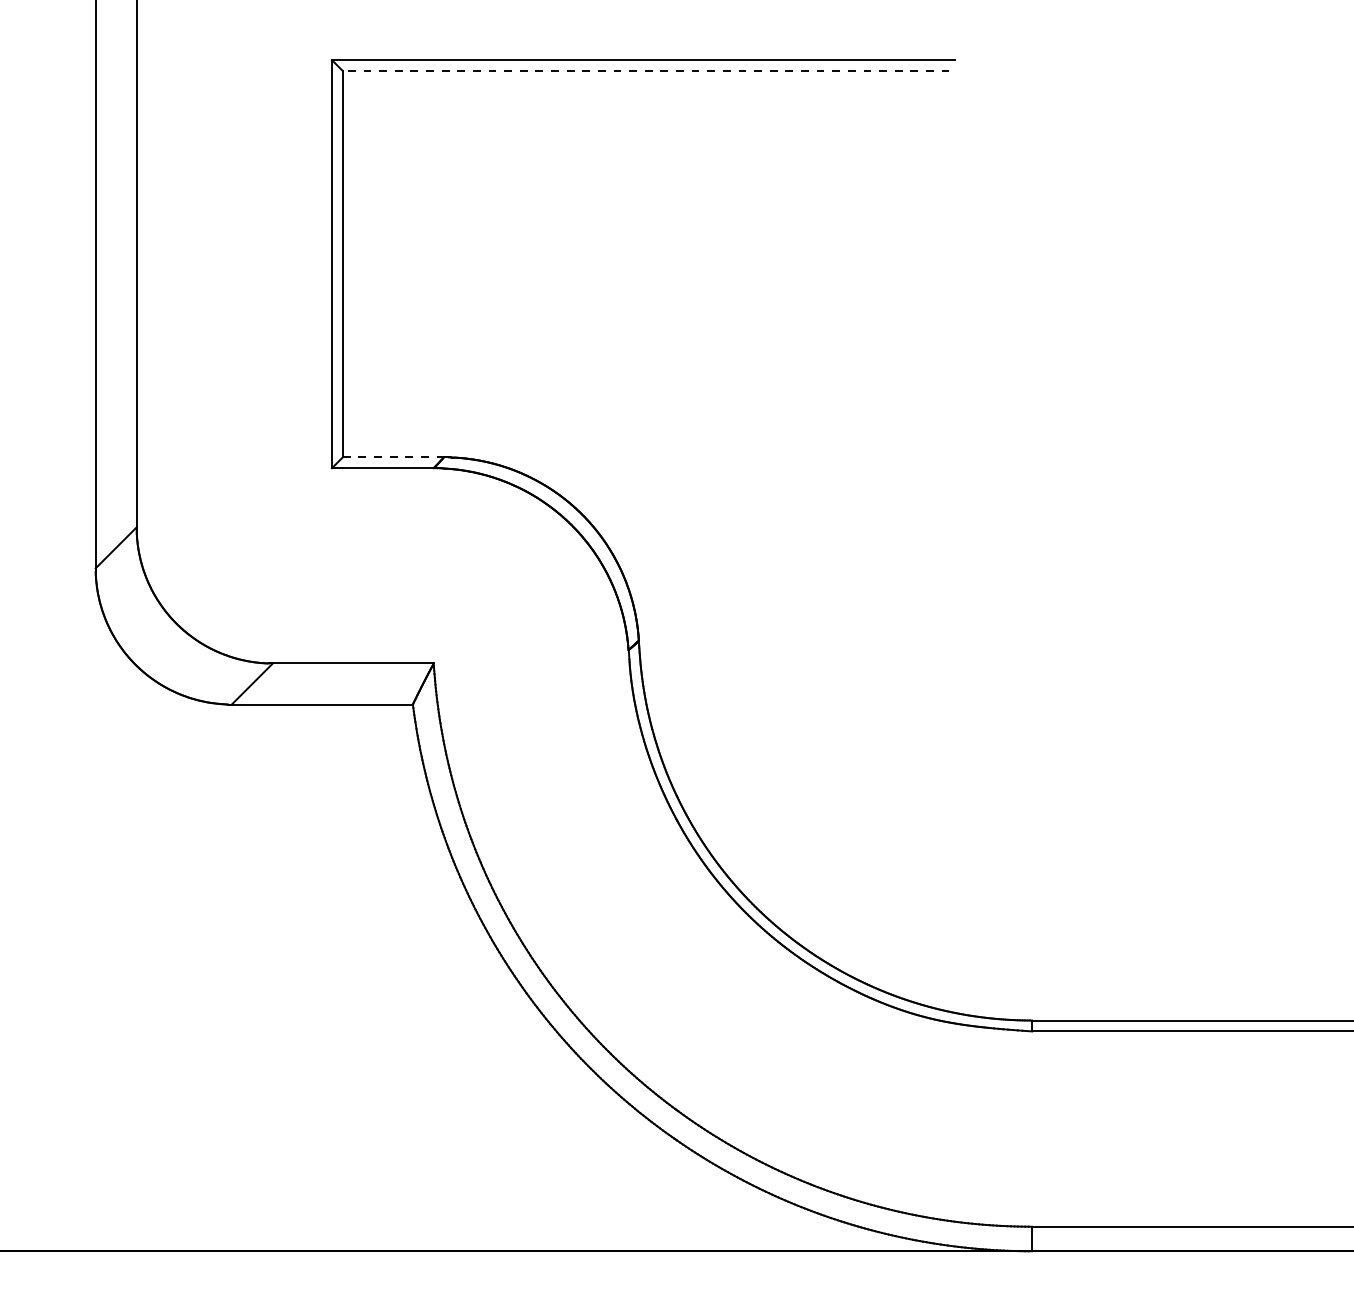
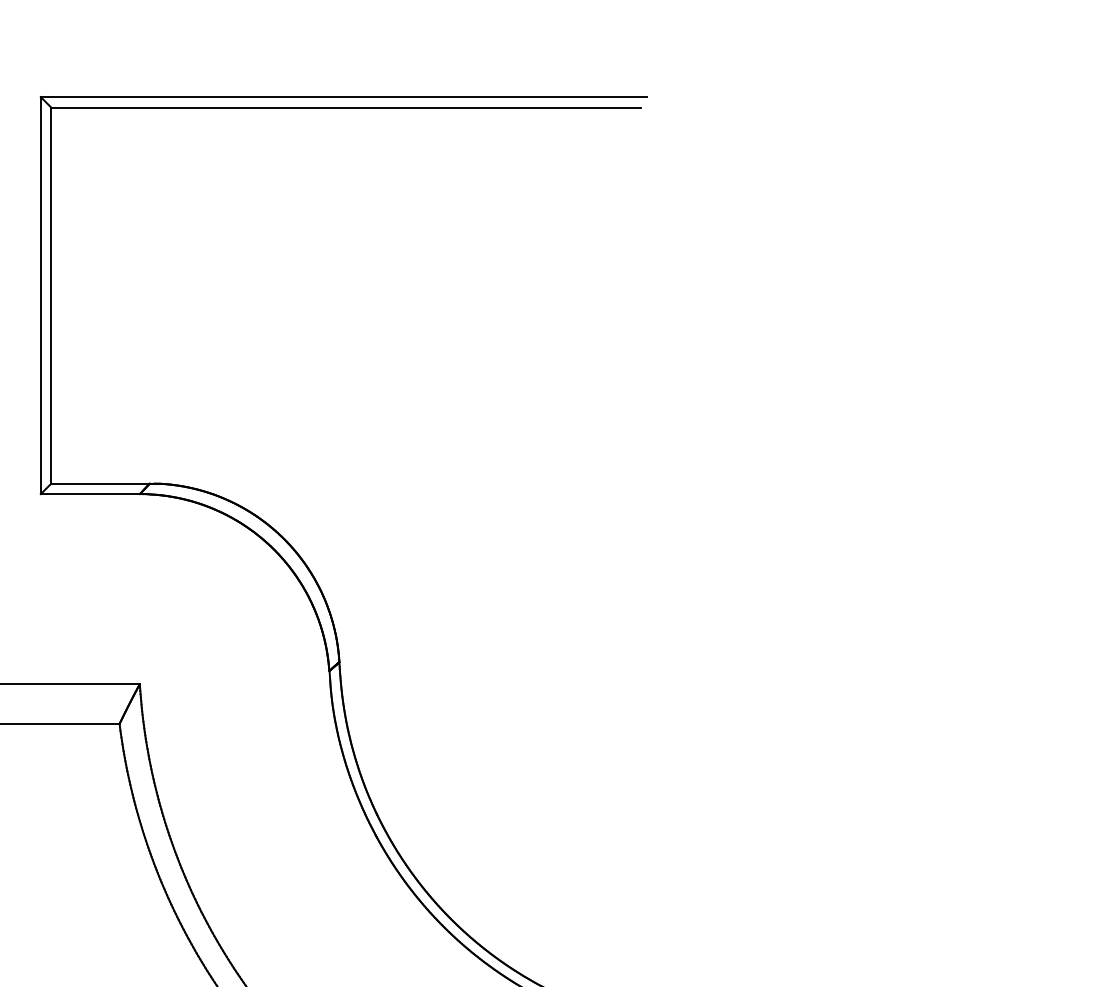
line: (645, 71) -> (345, 108), dashed -> solid
line: (393, 457) -> (100, 483), dashed -> solid

